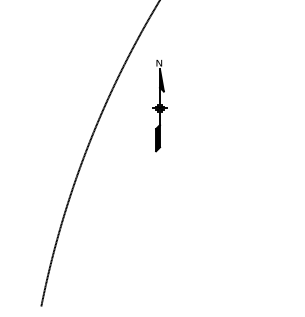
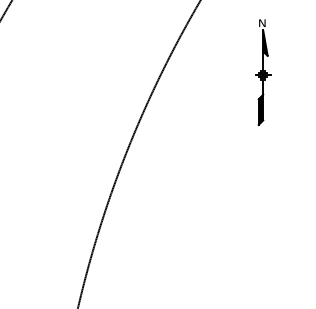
part: (159, 106) -> (262, 73), moved

